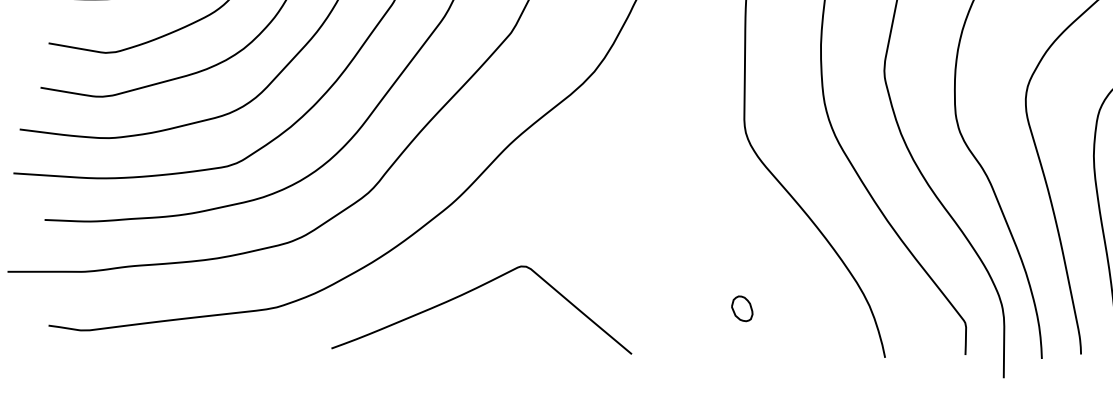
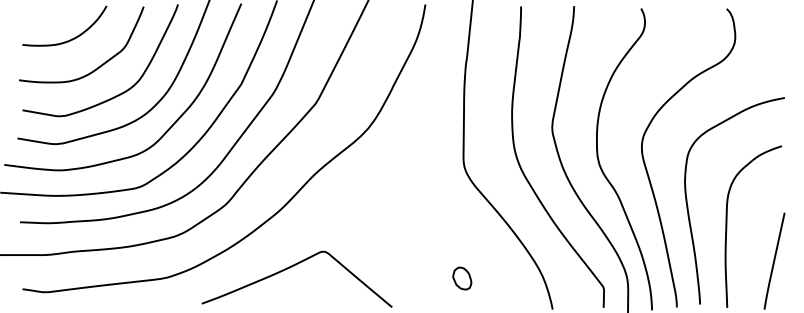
part: (741, 308) -> (461, 278), size x1.4

